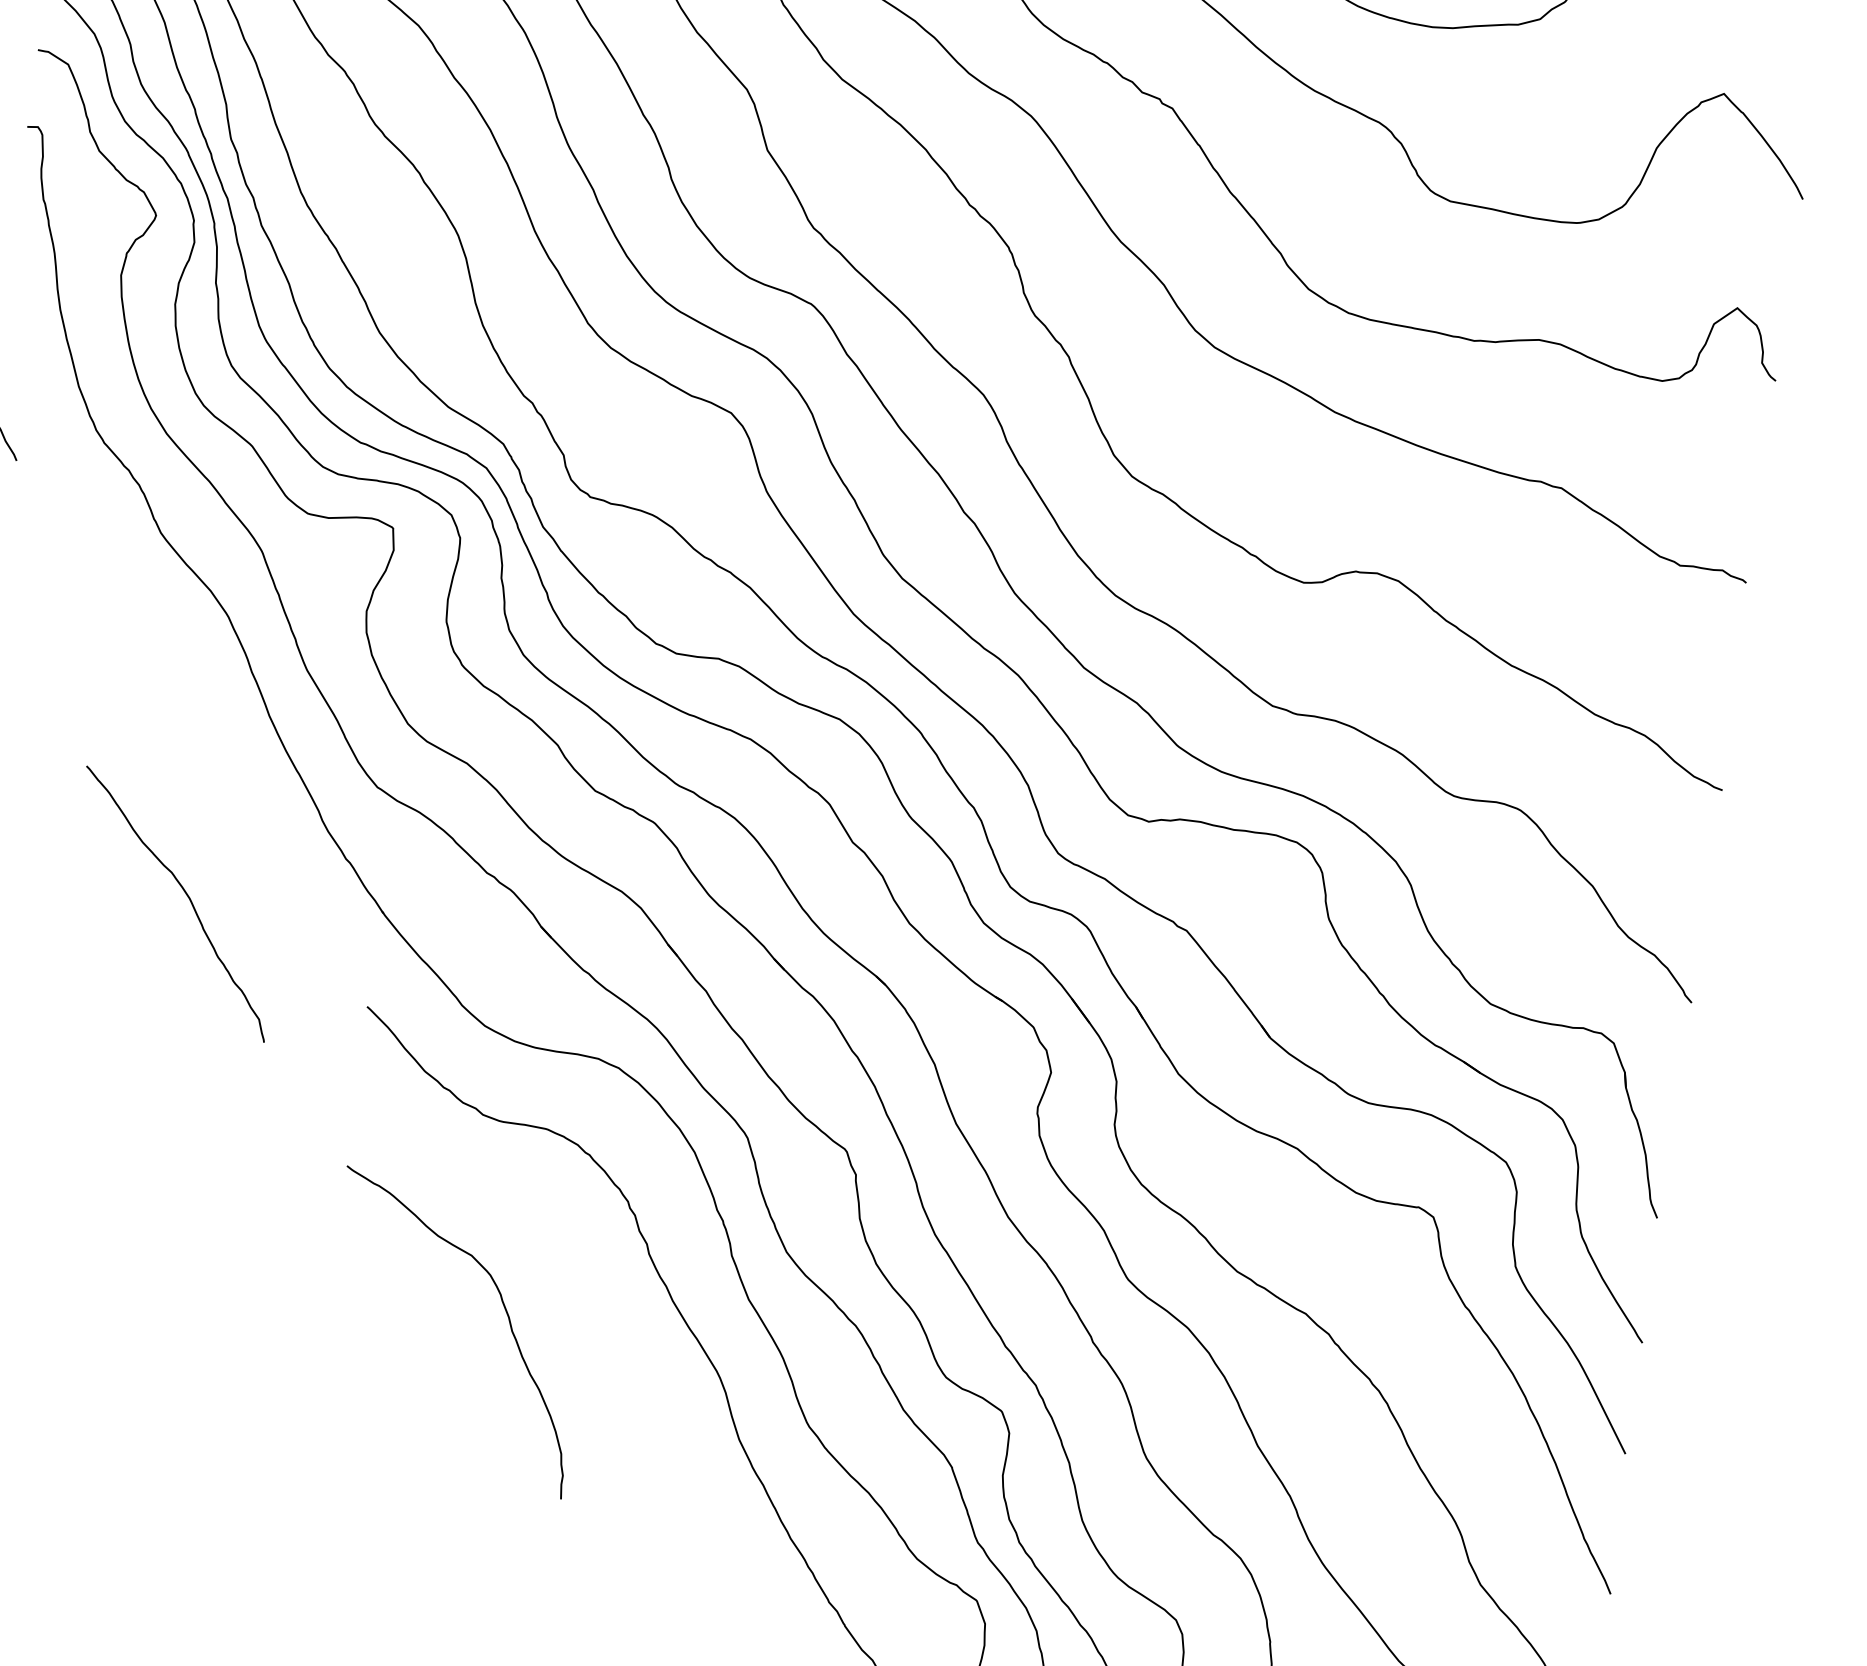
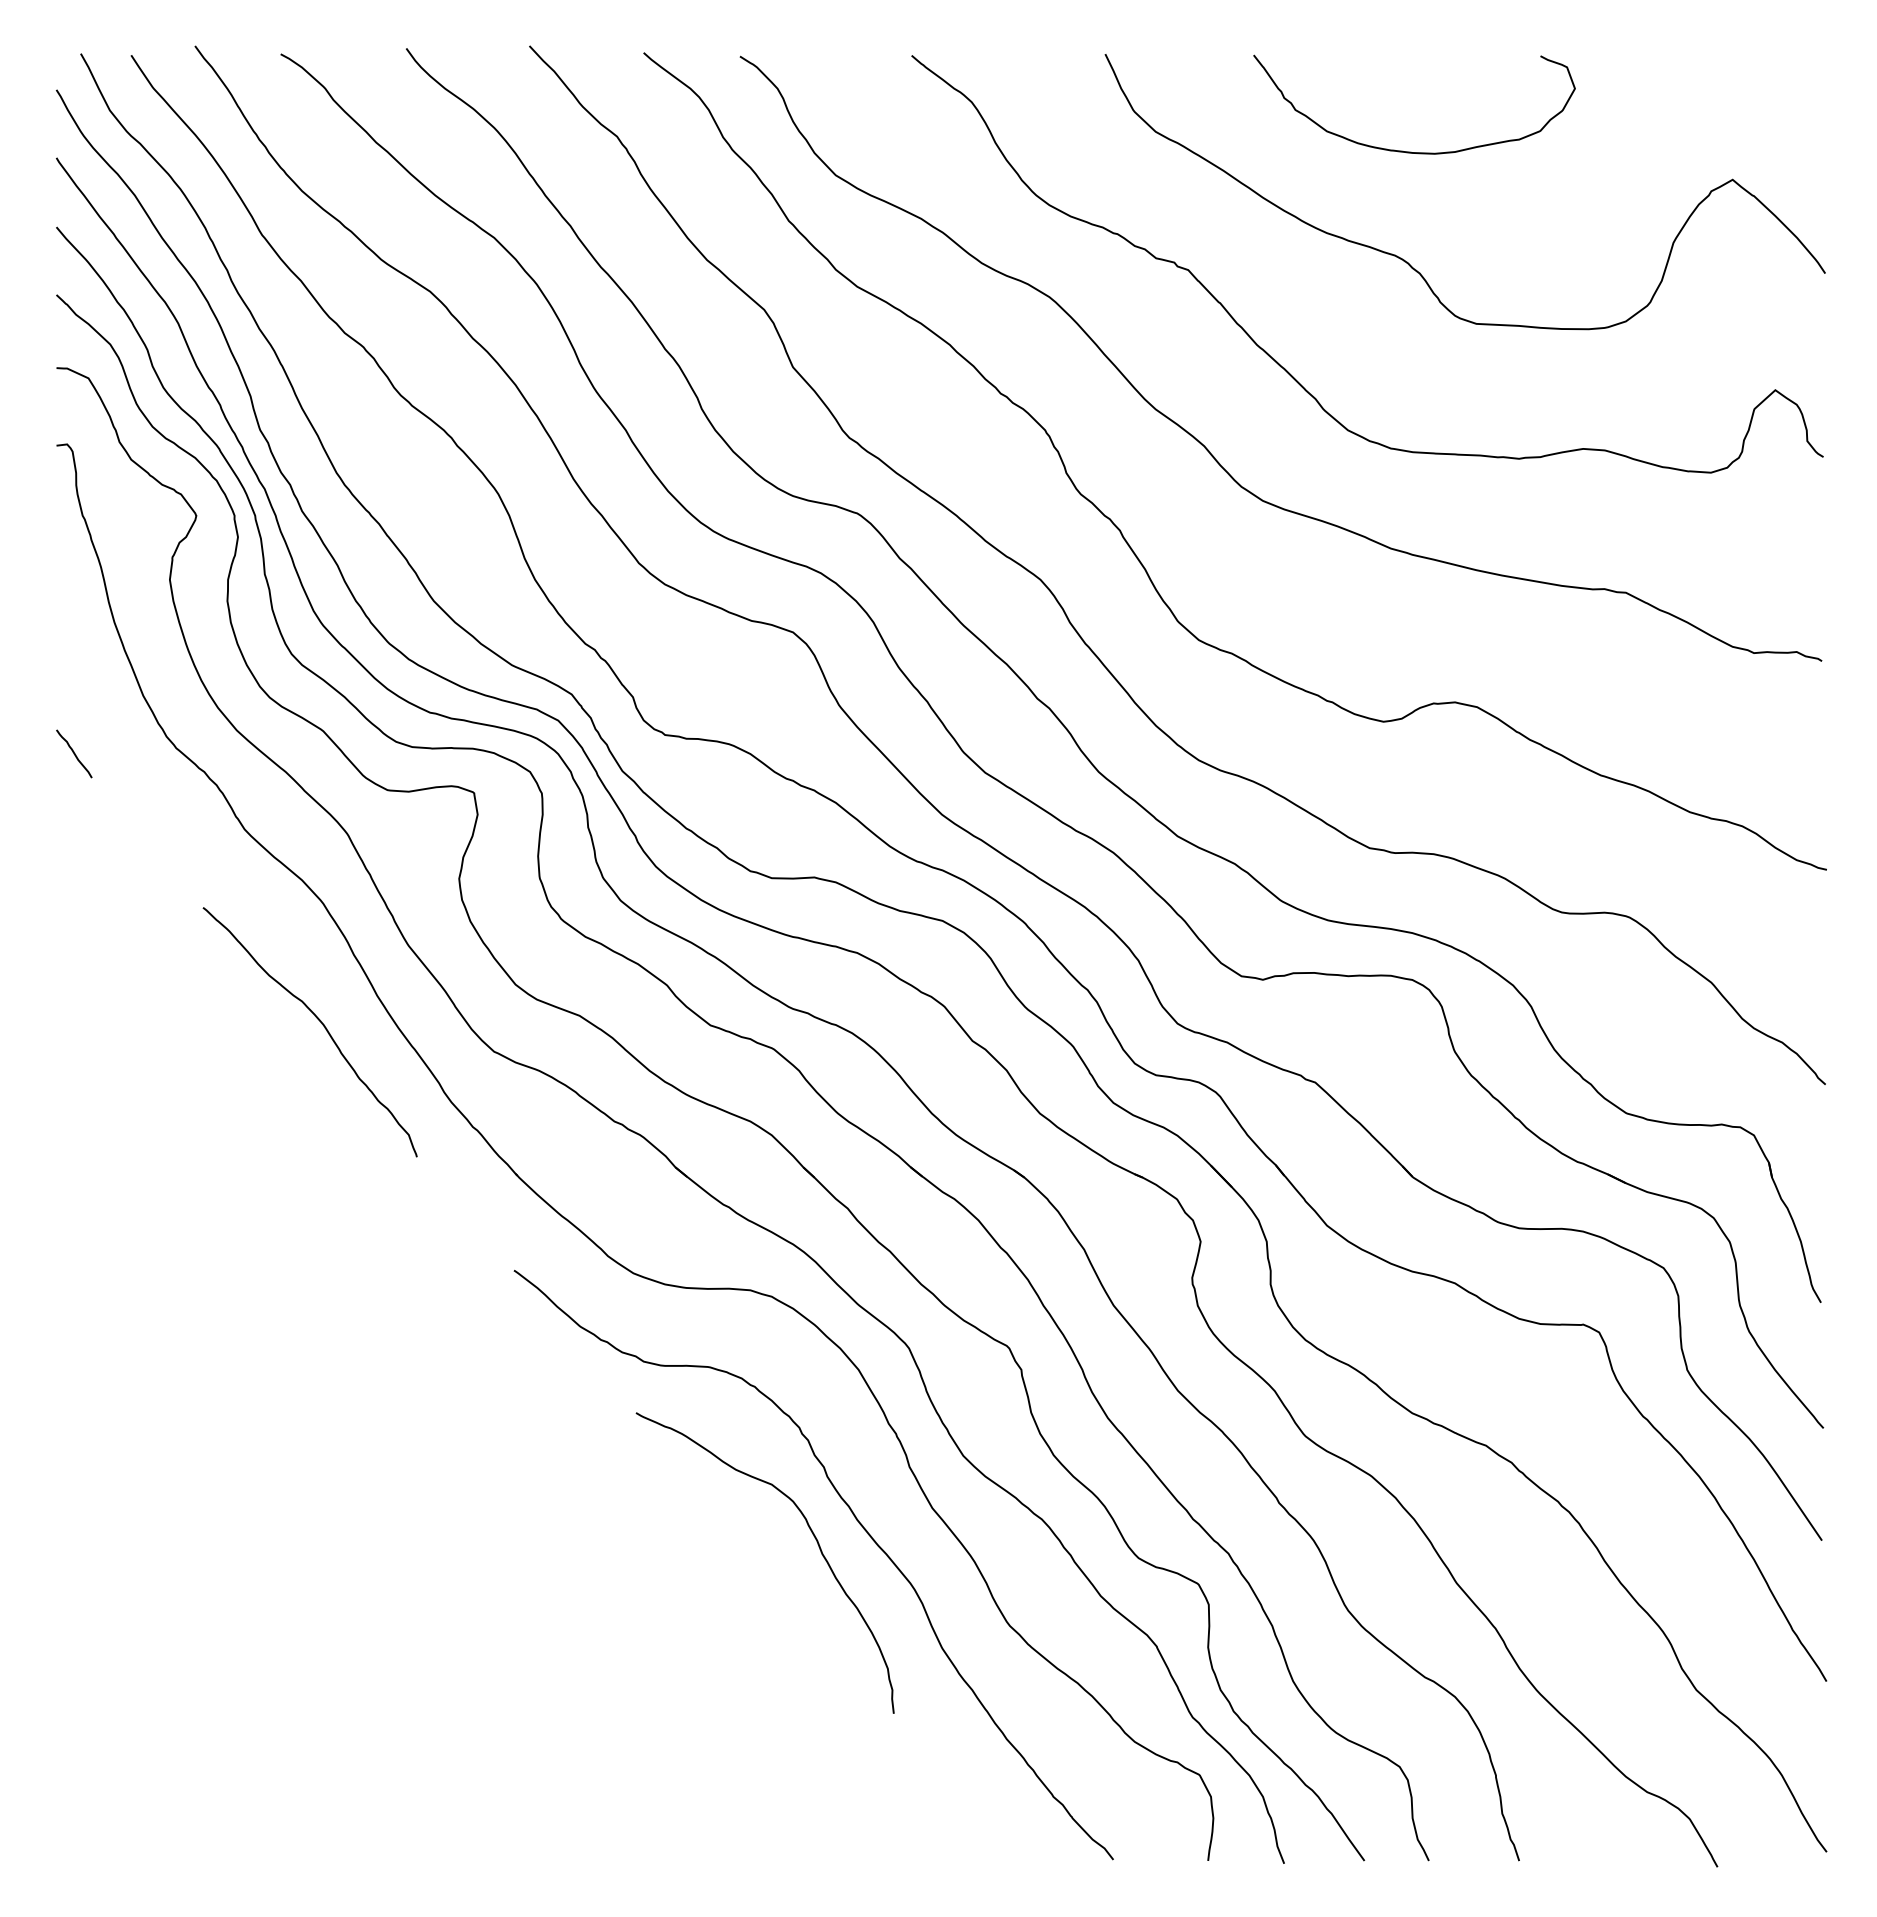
curve: (188, 899) -> (322, 1025), moved
curve: (506, 1314) -> (814, 1538), moved

